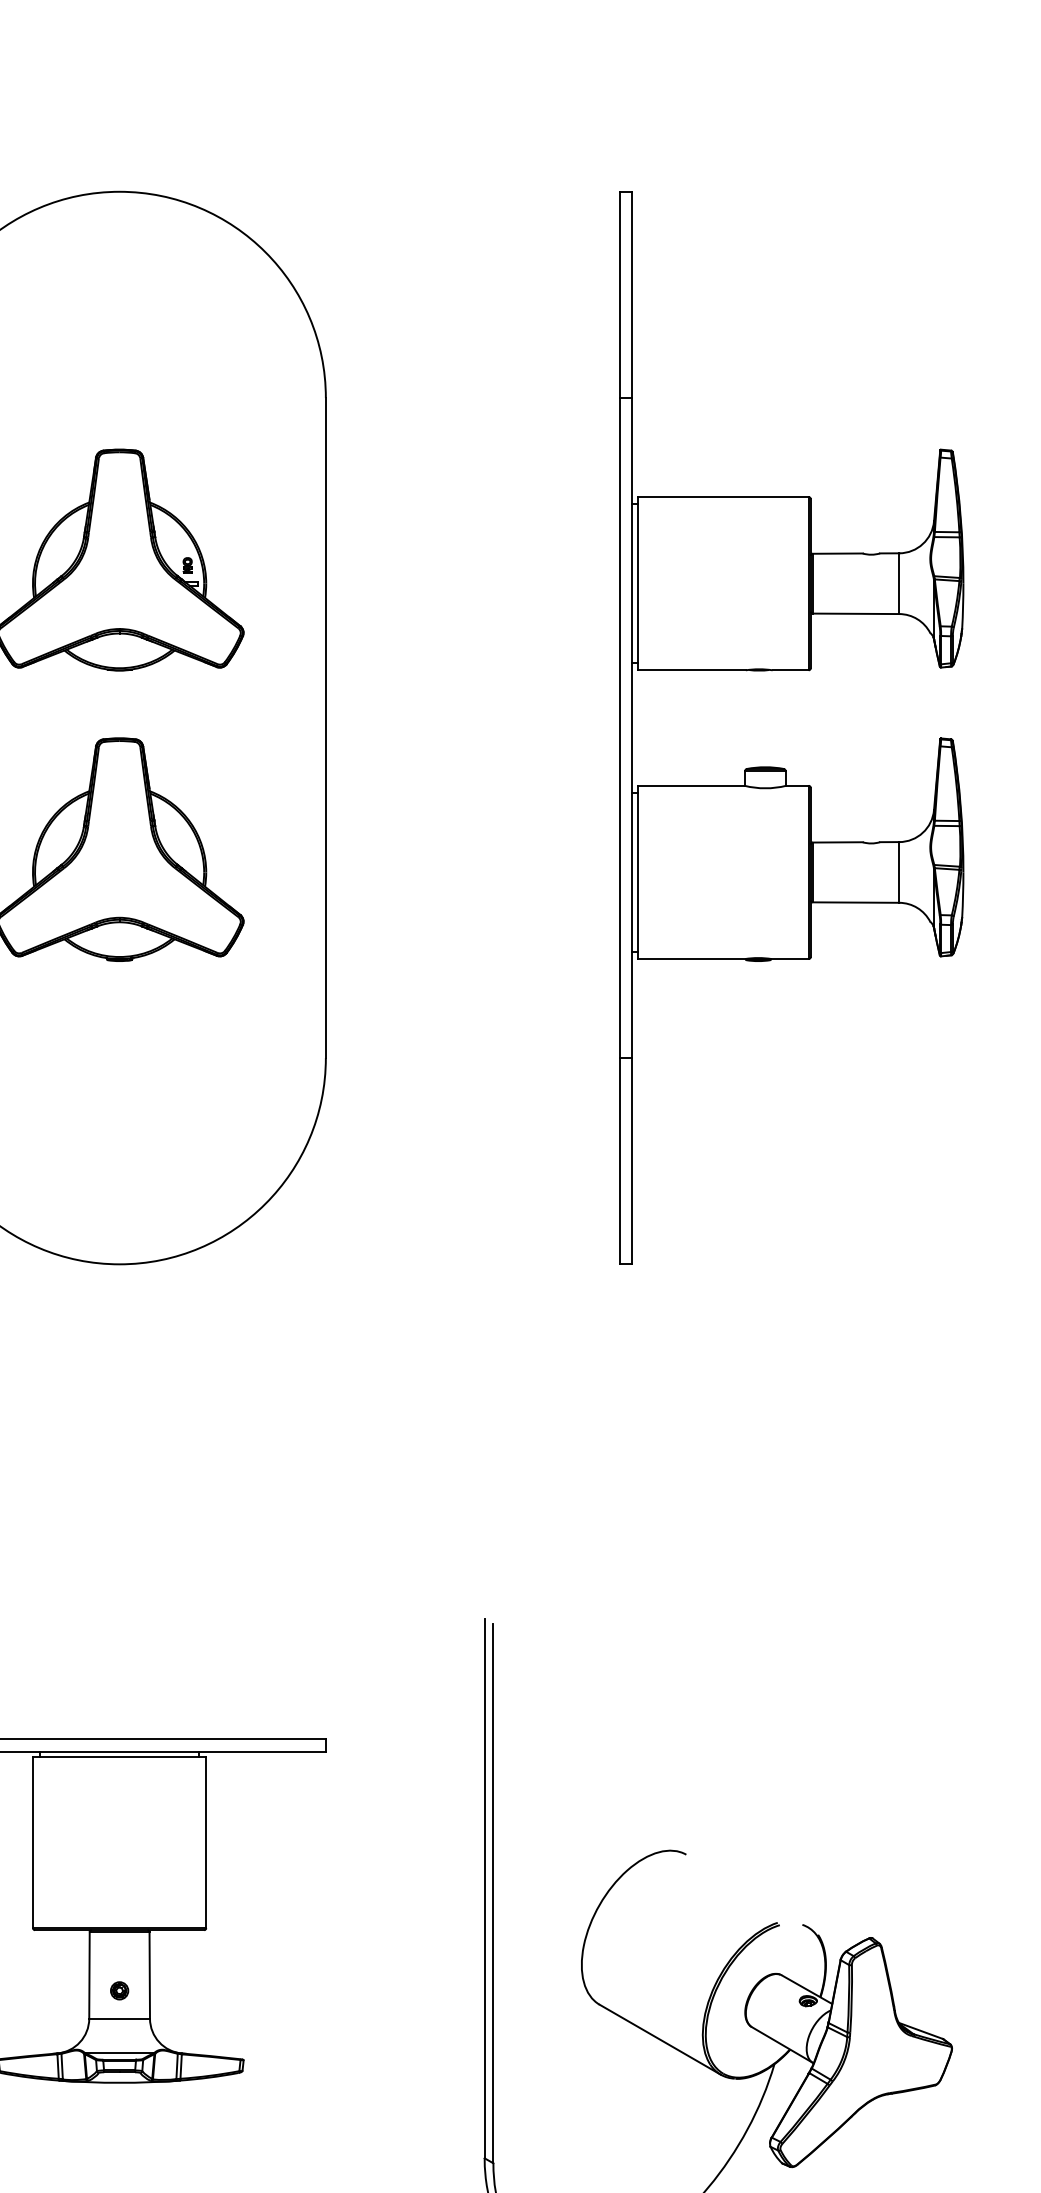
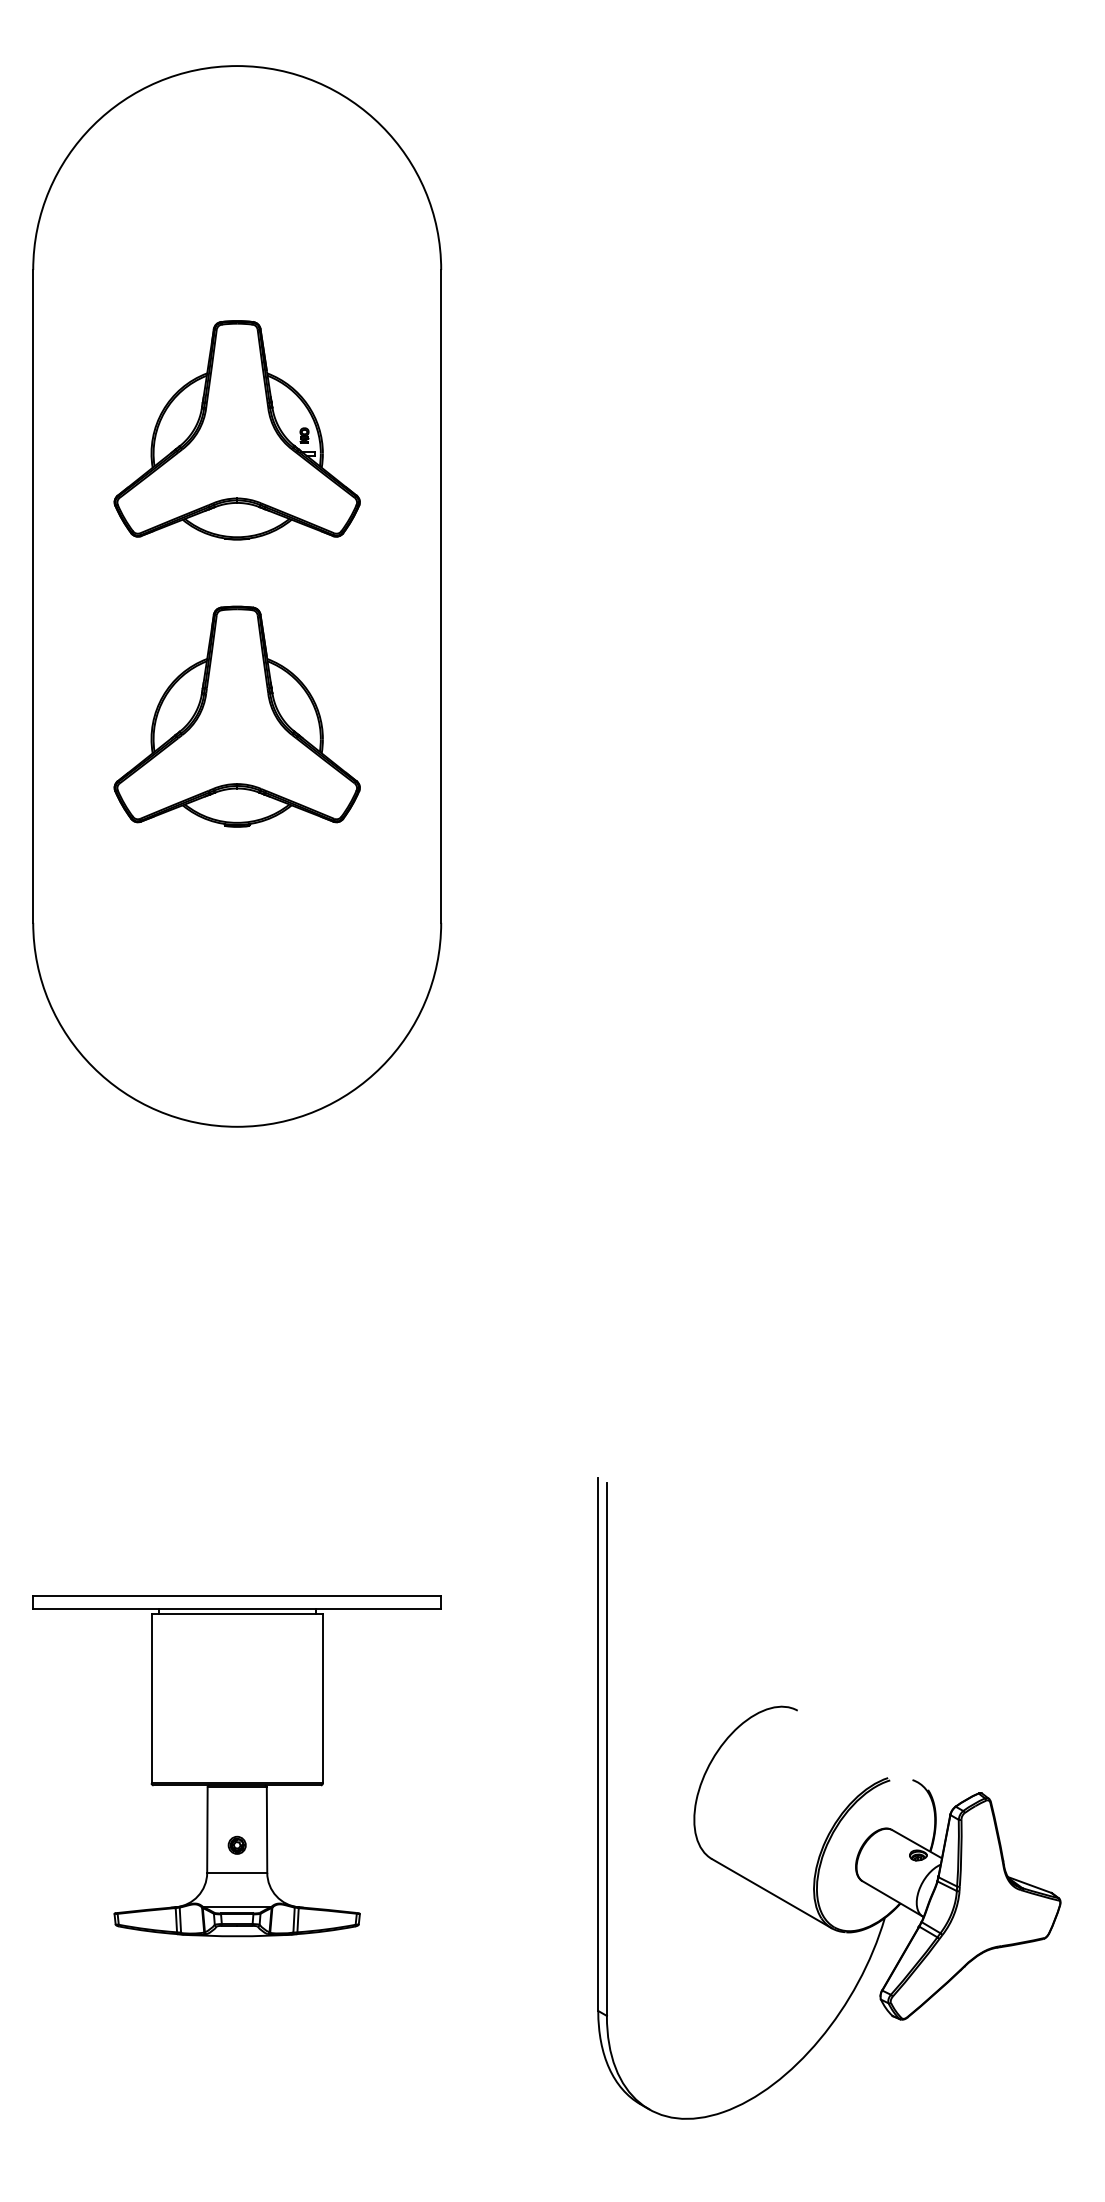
part: (783, 767) -> (893, 635), removed

